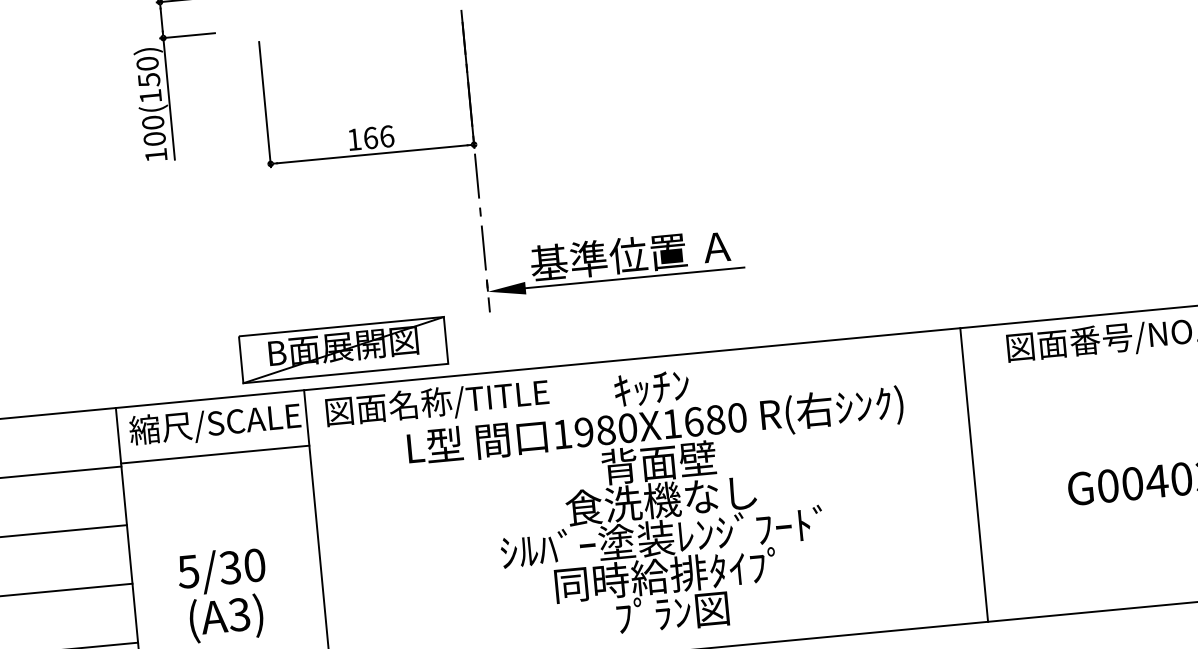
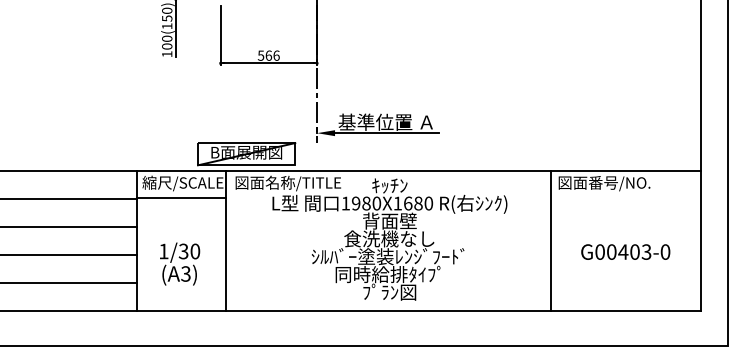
text: (353, 139) -> (260, 55), 166 -> 566
line: (973, 474) -> (550, 240), moved
text: (187, 571) -> (163, 251), 5/30 -> 1/30

